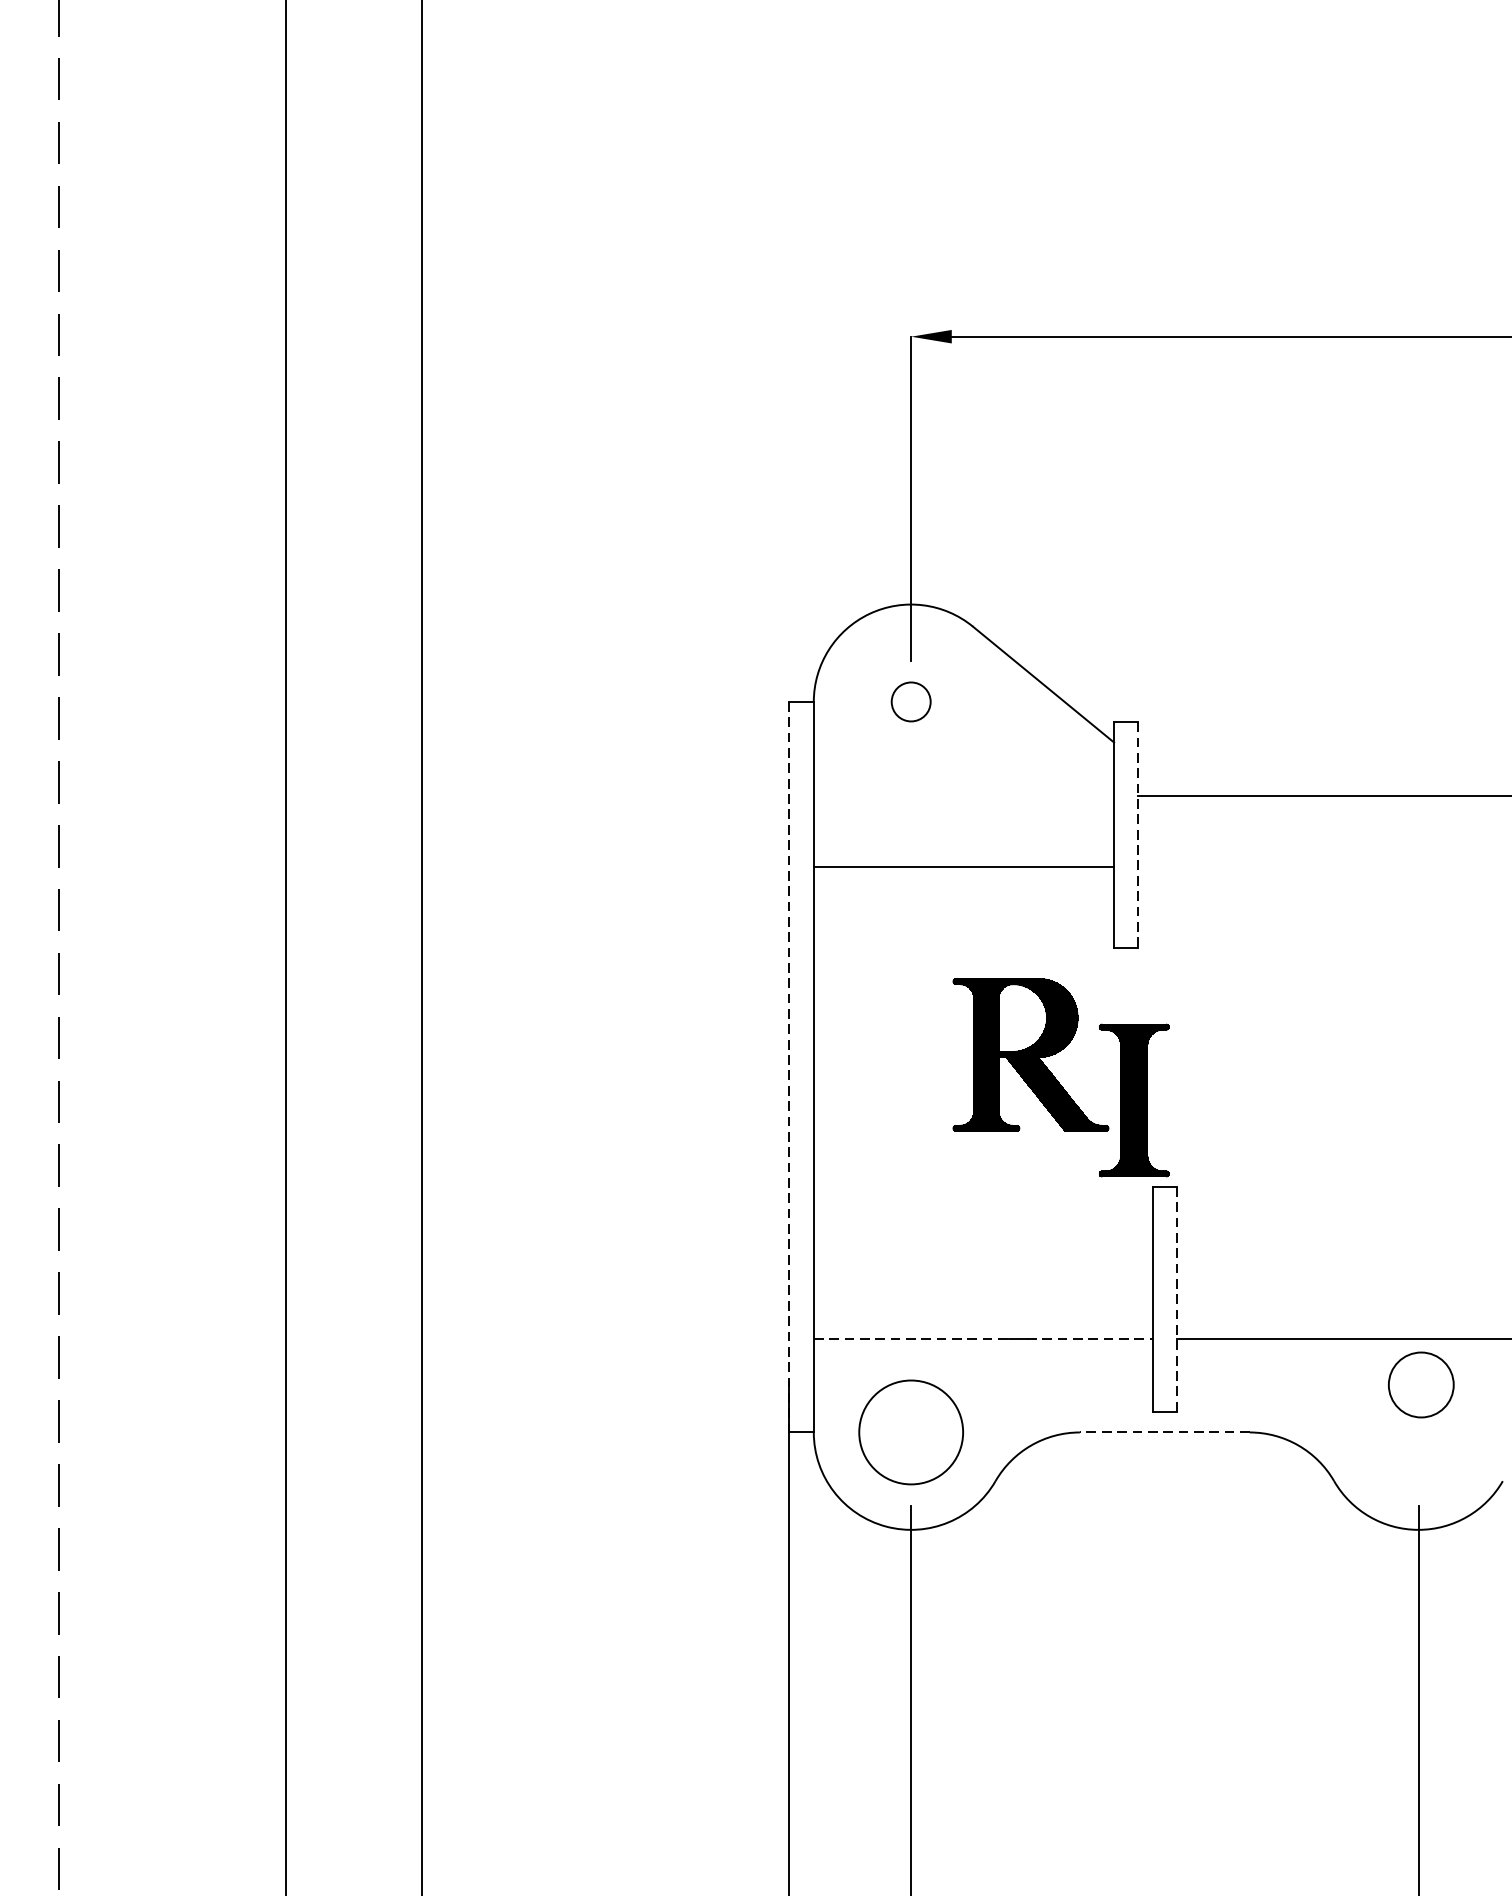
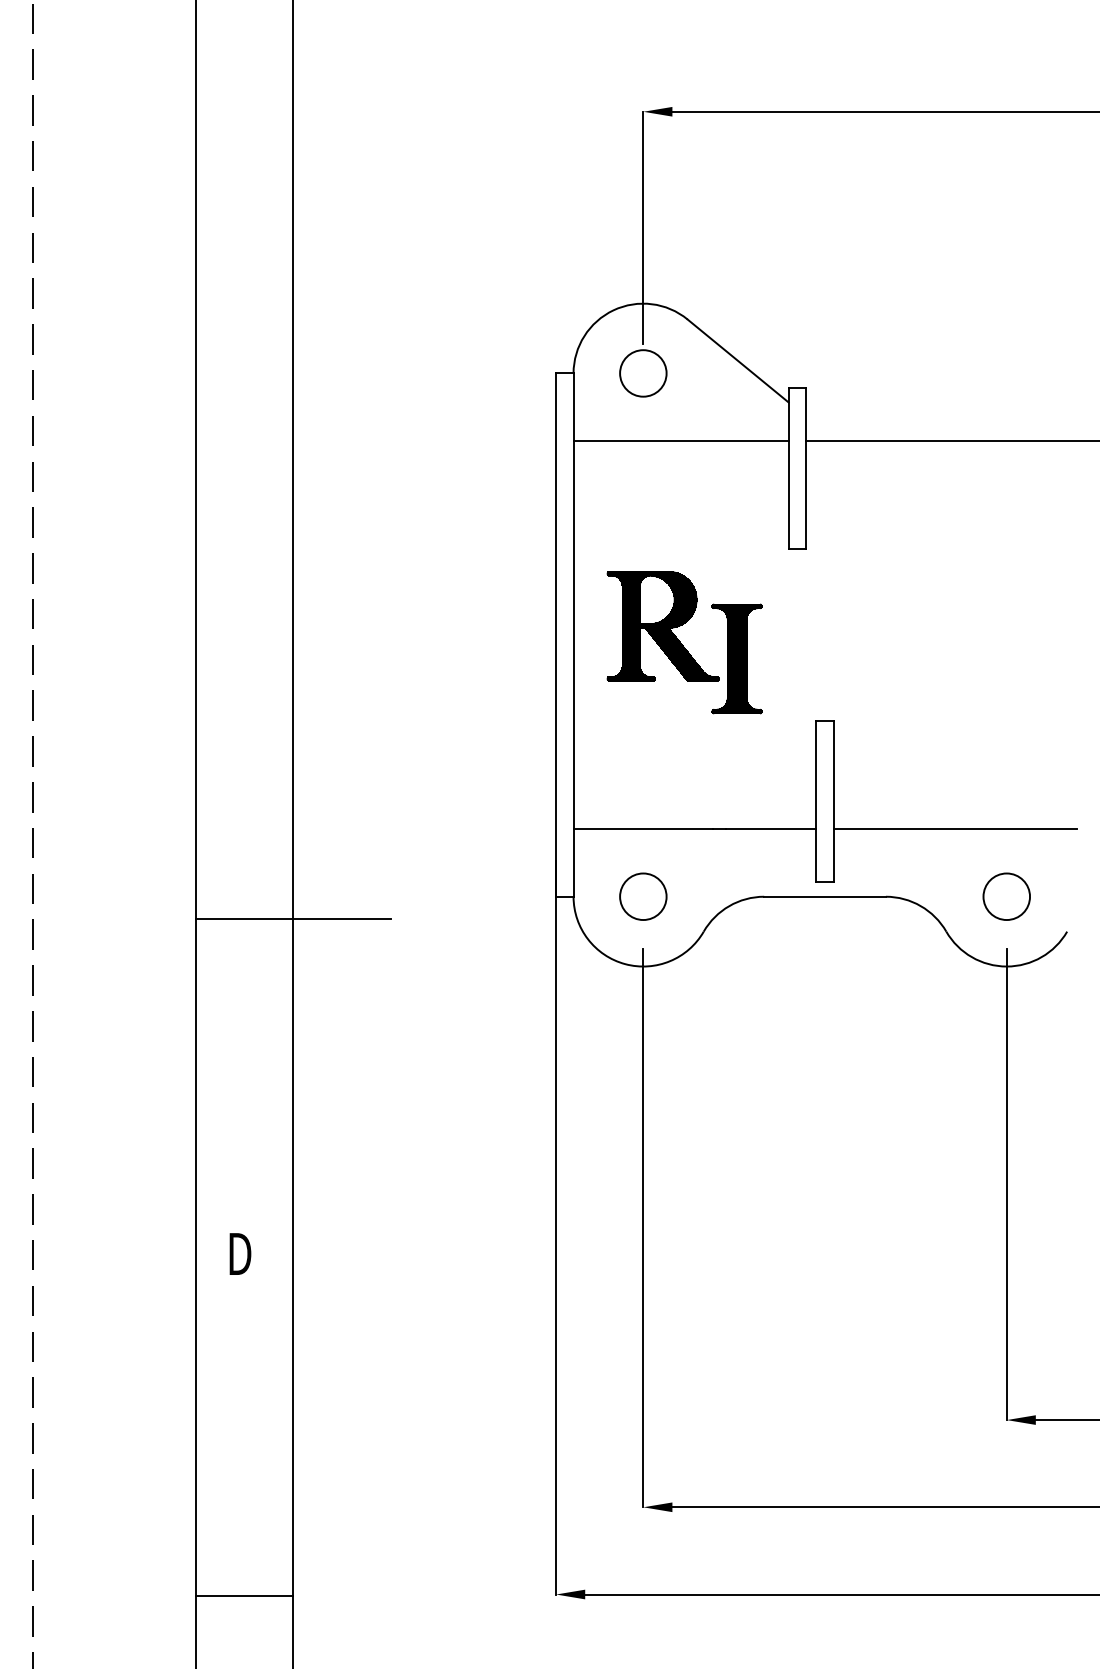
circle: (911, 702) -> (643, 373), size x1.67
line: (1138, 834) -> (806, 468), dashed -> solid
line: (963, 866) -> (680, 440), moved
line: (789, 1067) -> (556, 635), dashed -> solid
part: (1060, 1077) -> (684, 642), moved
line: (1176, 1299) -> (833, 801), dashed -> solid
line: (911, 1338) -> (643, 829), dashed -> solid
line: (1090, 1338) -> (771, 829), dashed -> solid
circle: (1420, 1384) -> (1006, 896), moved
circle: (911, 1432) -> (643, 896), size x0.62
line: (1165, 1432) -> (825, 896), dashed -> solid
line: (421, 1464) -> (292, 919), added

